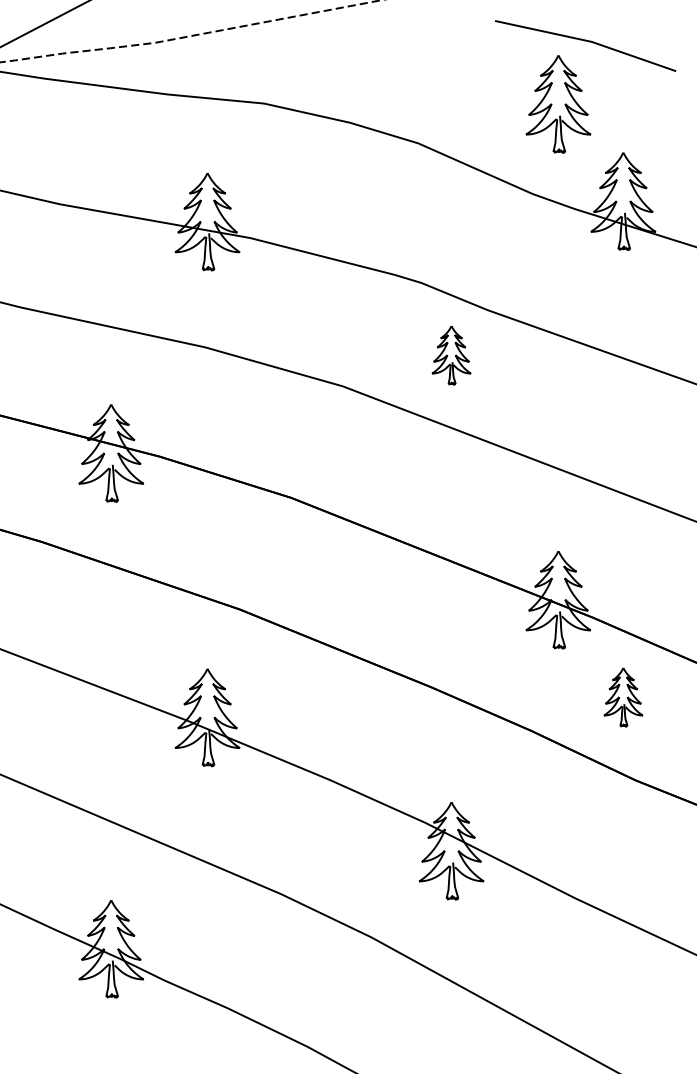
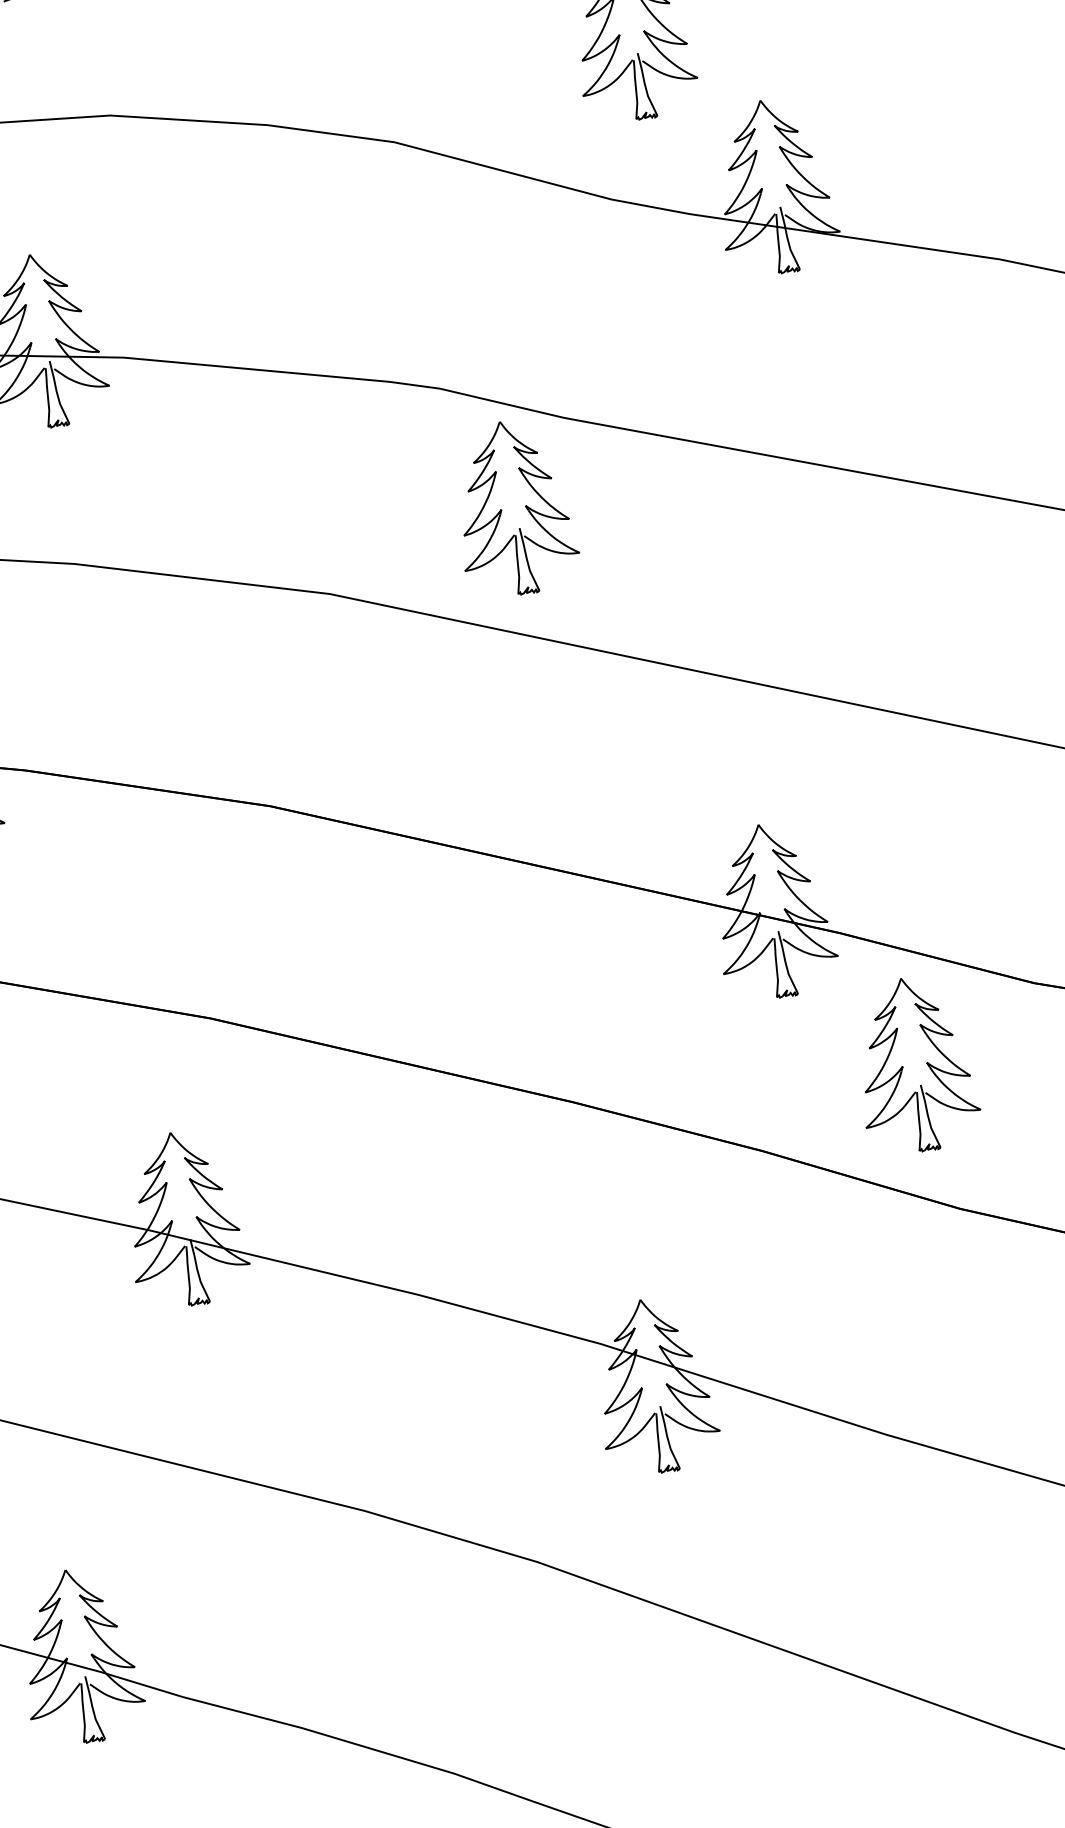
part: (451, 355) -> (513, 508), size x1.67
part: (623, 697) -> (915, 1065), size x1.67

